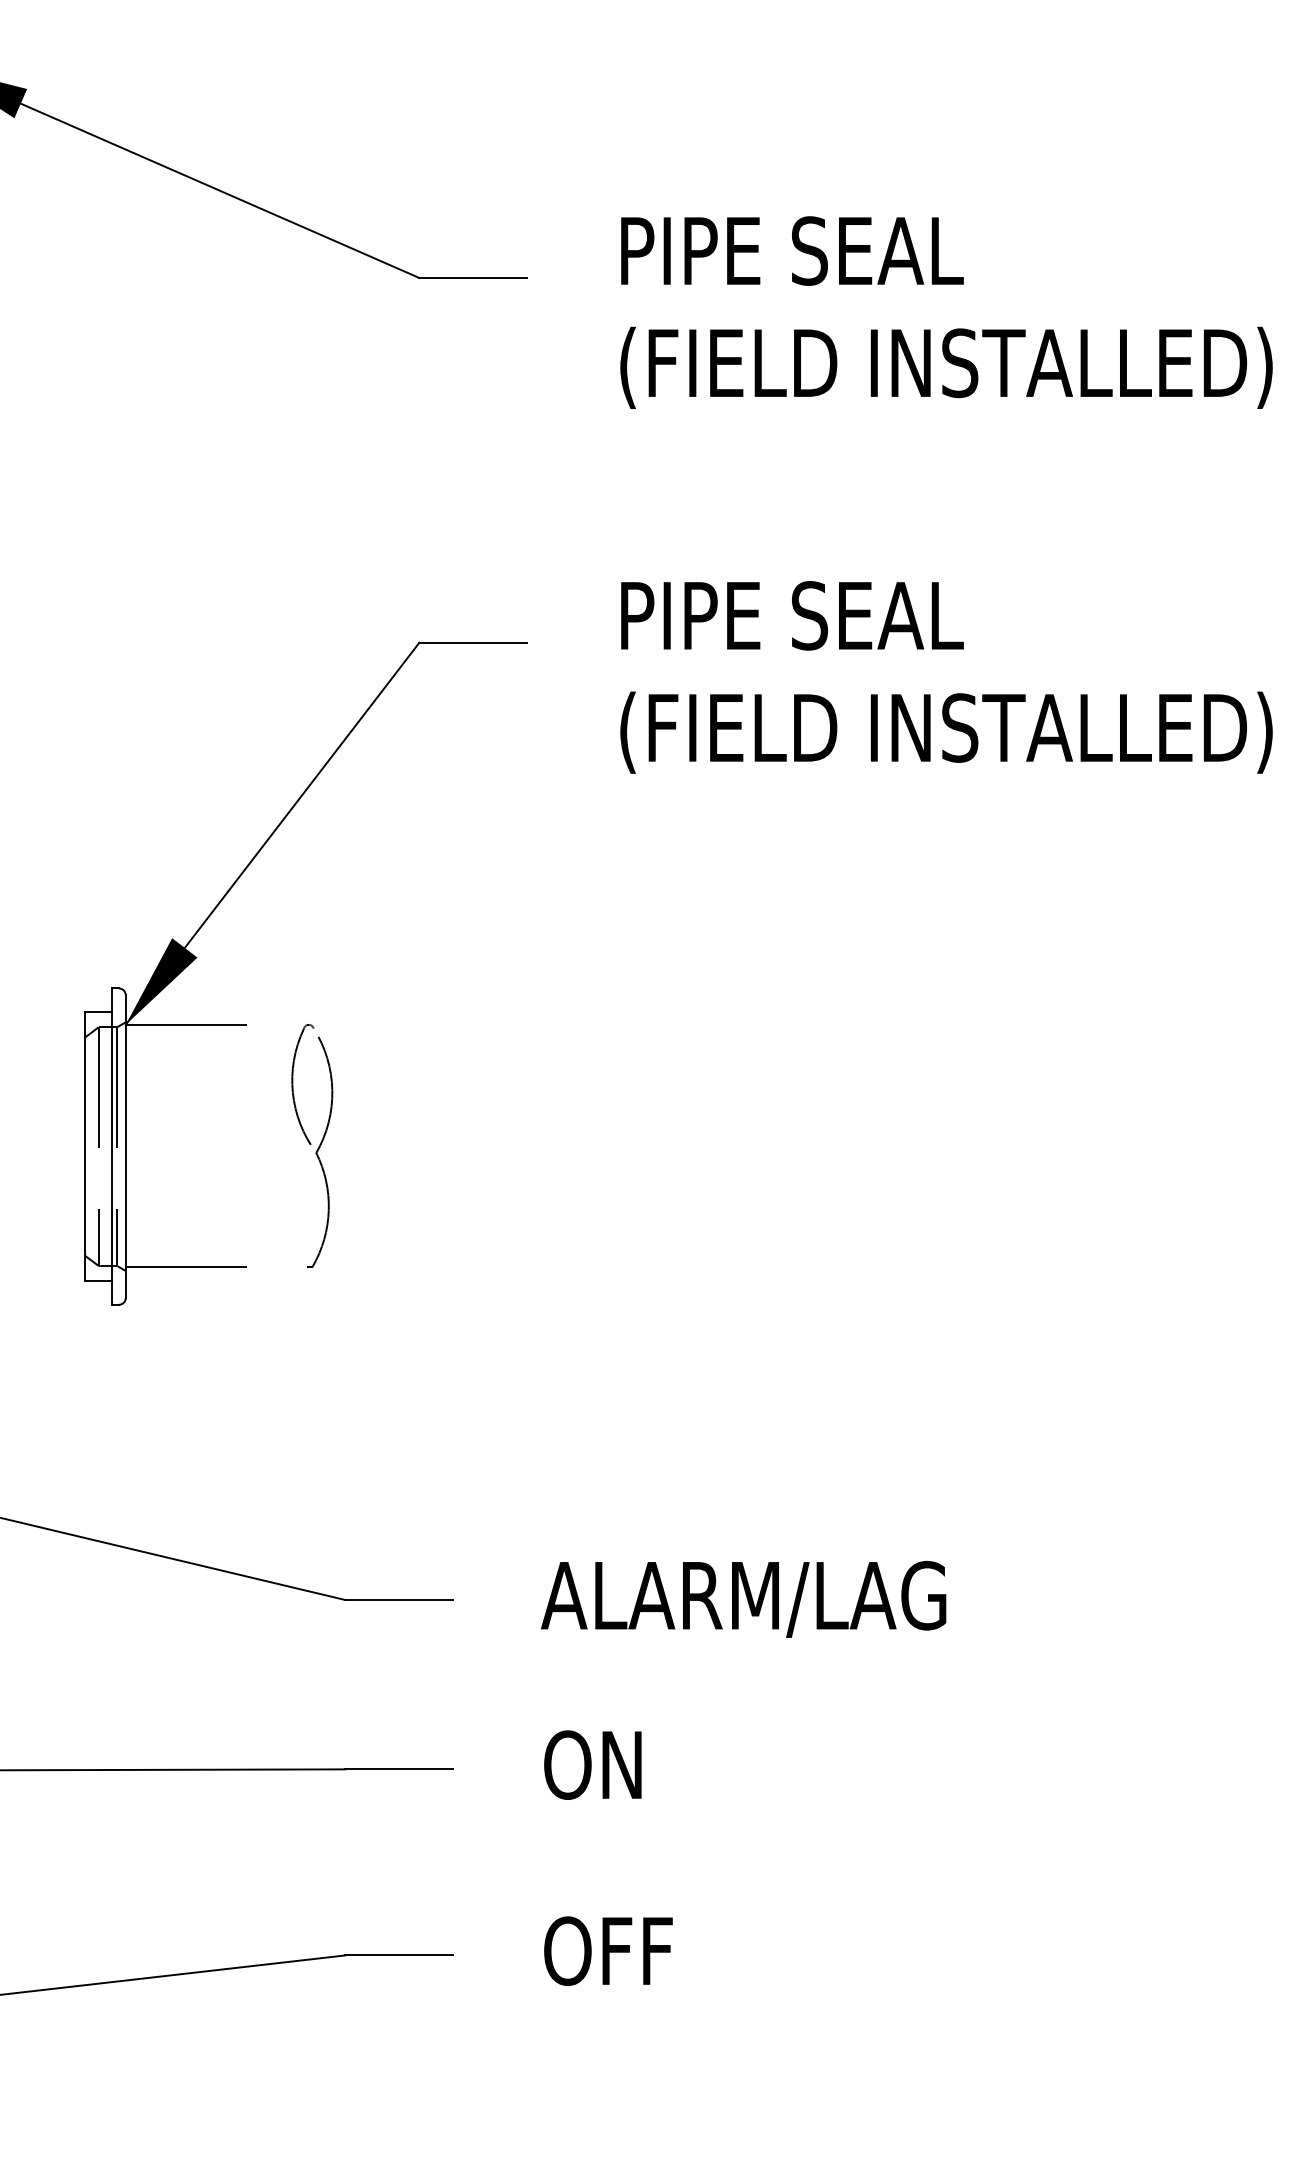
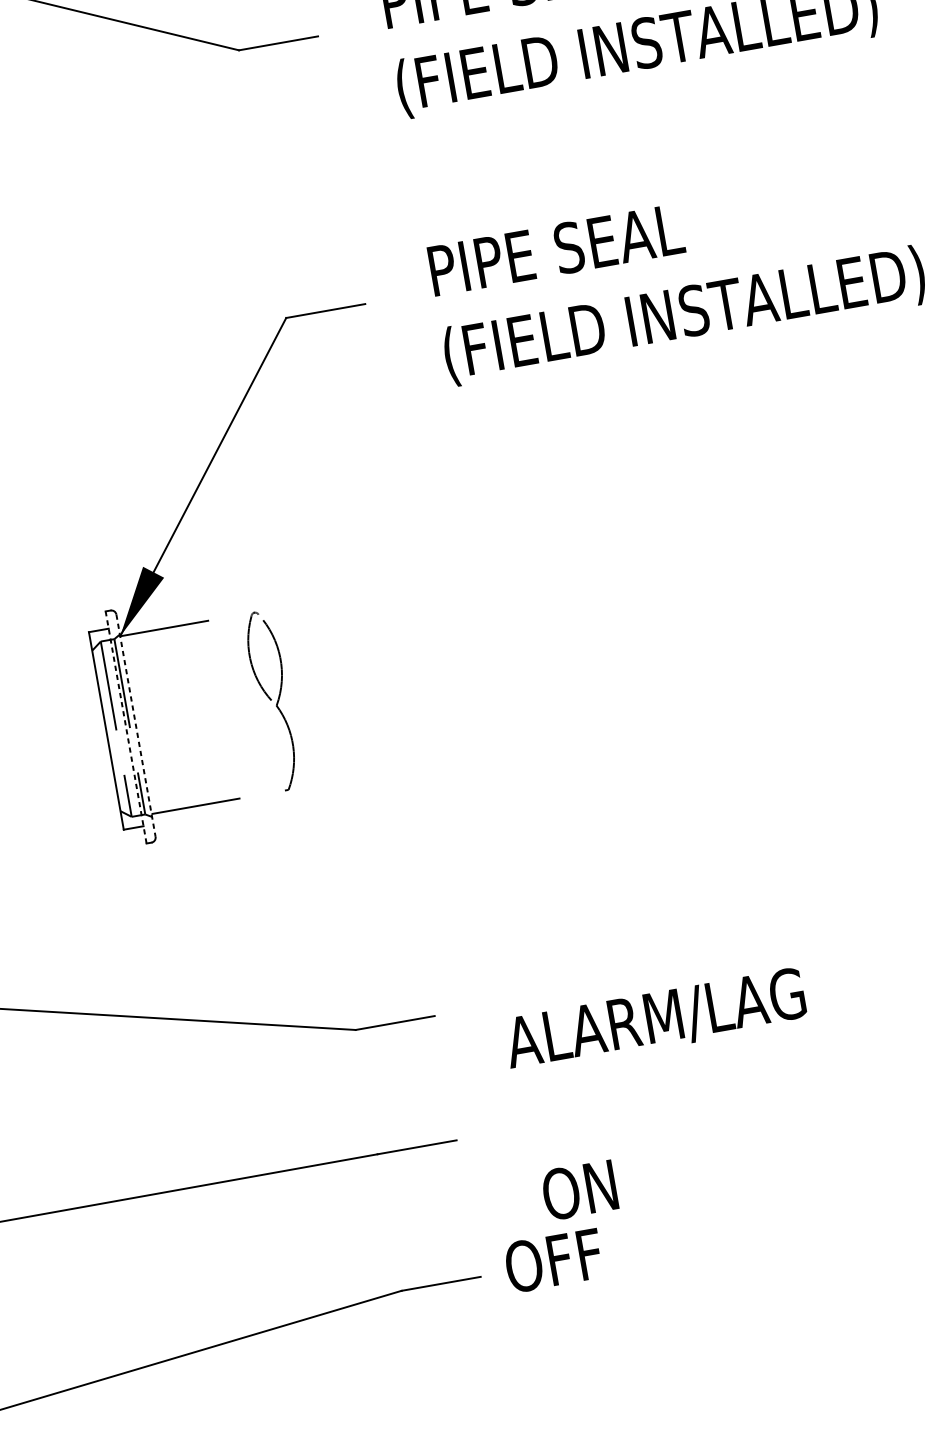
line: (112, 1146) -> (126, 727), solid -> dashed
line: (125, 1147) -> (135, 726), solid -> dashed
text: (743, 1598) -> (655, 1019), moved
text: (592, 1764) -> (579, 1189), moved
text: (608, 1951) -> (554, 1260), moved

